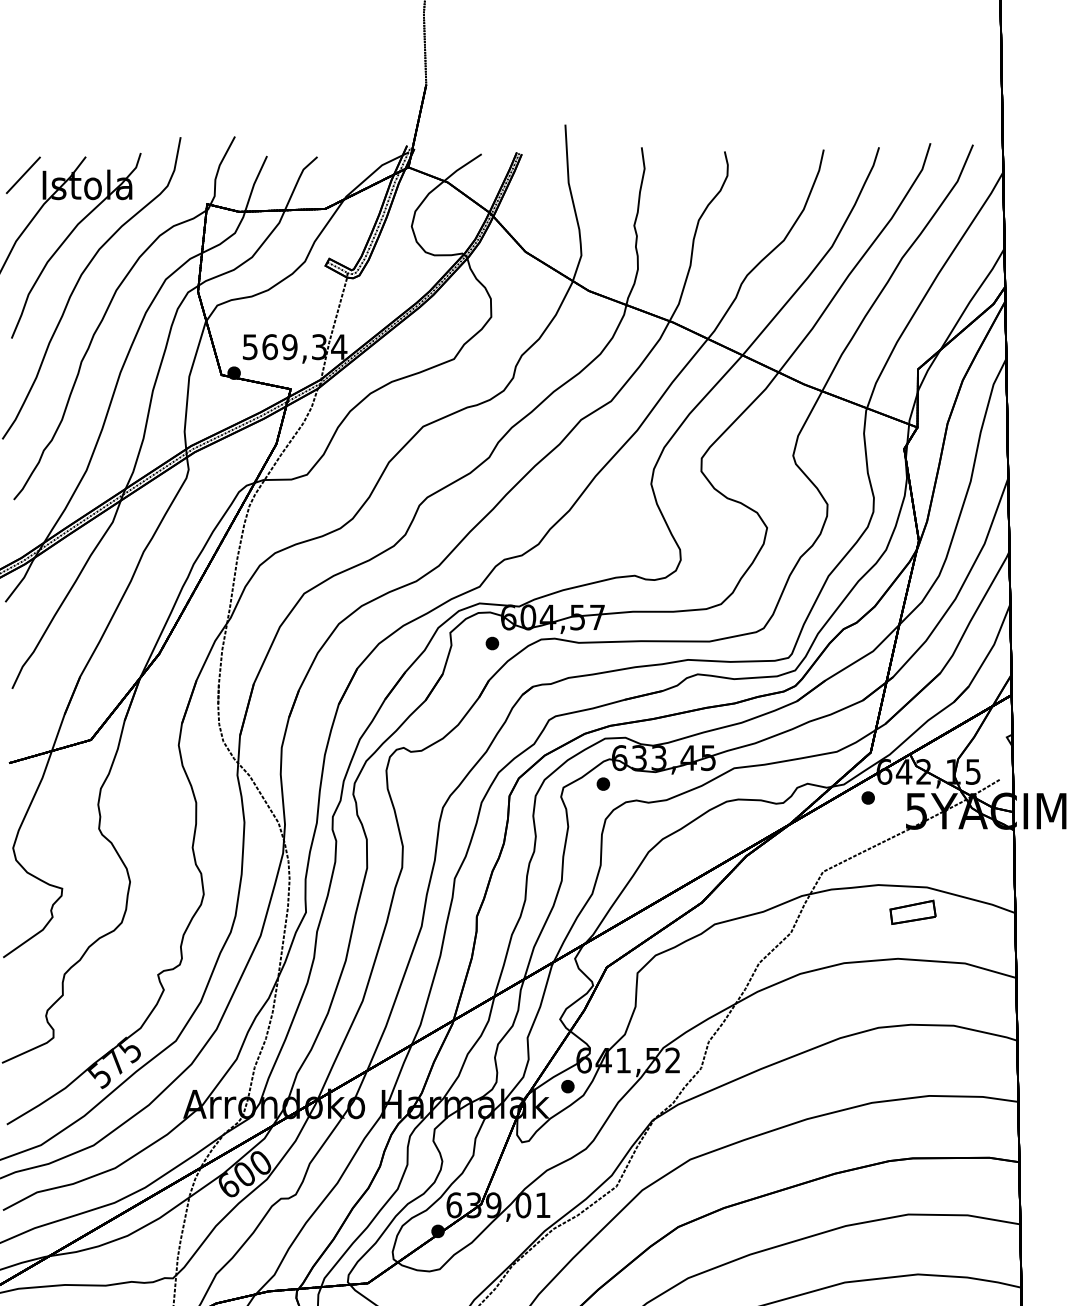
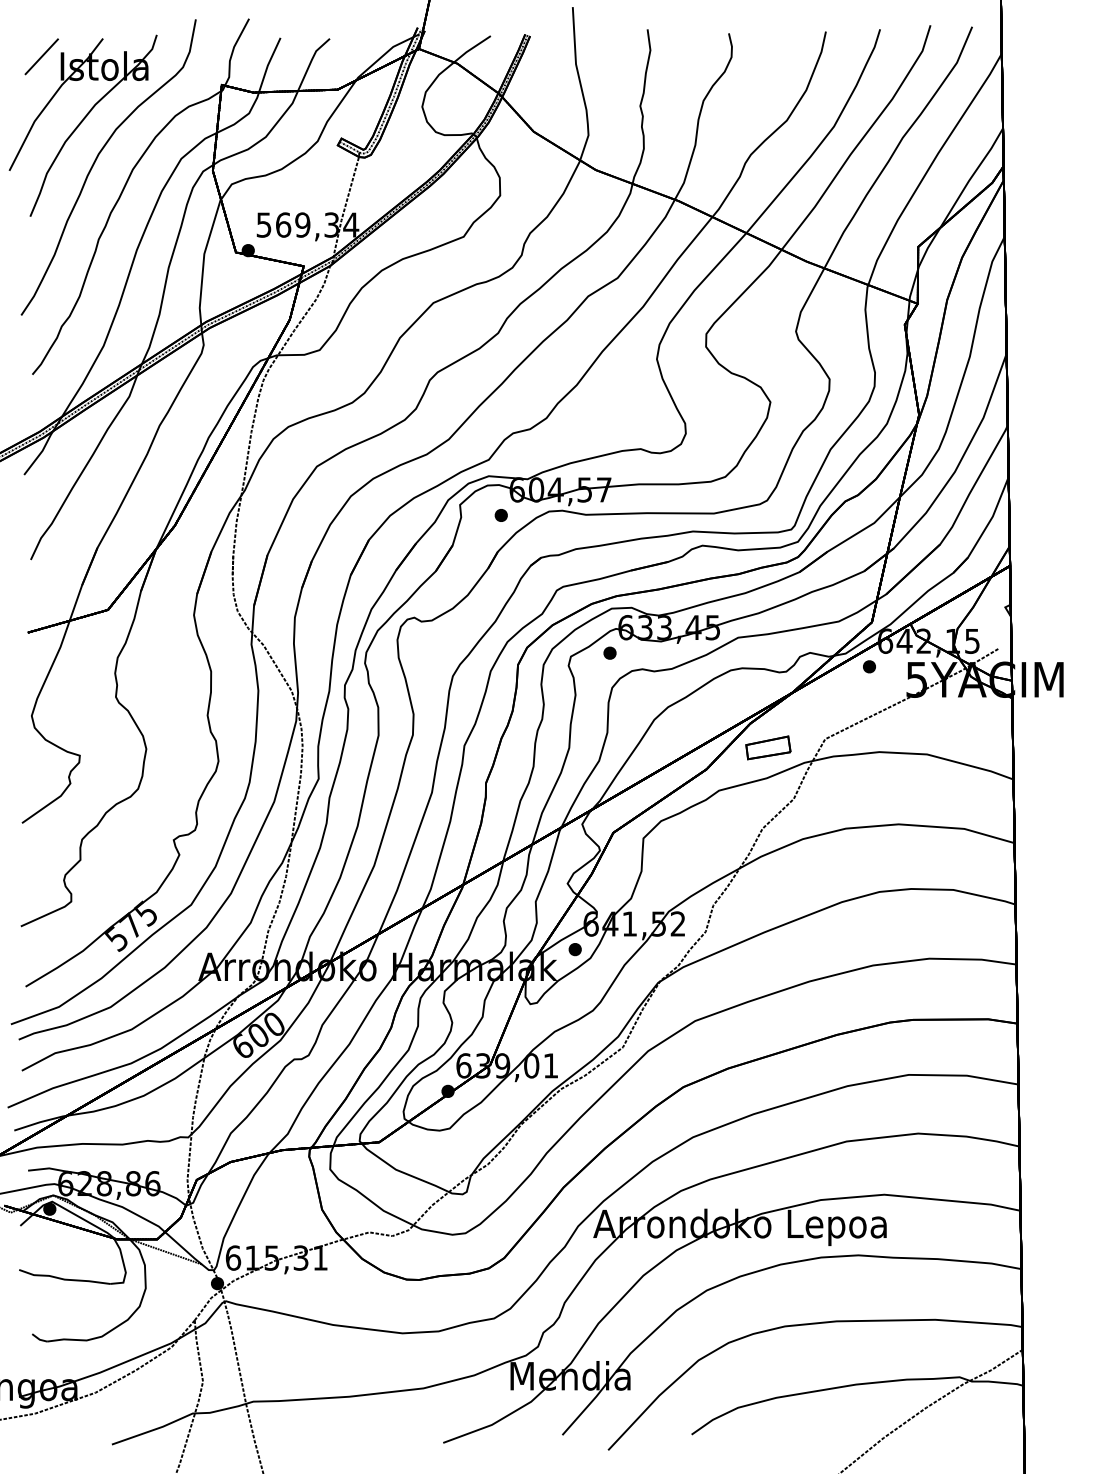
part: (913, 912) -> (768, 747), moved

